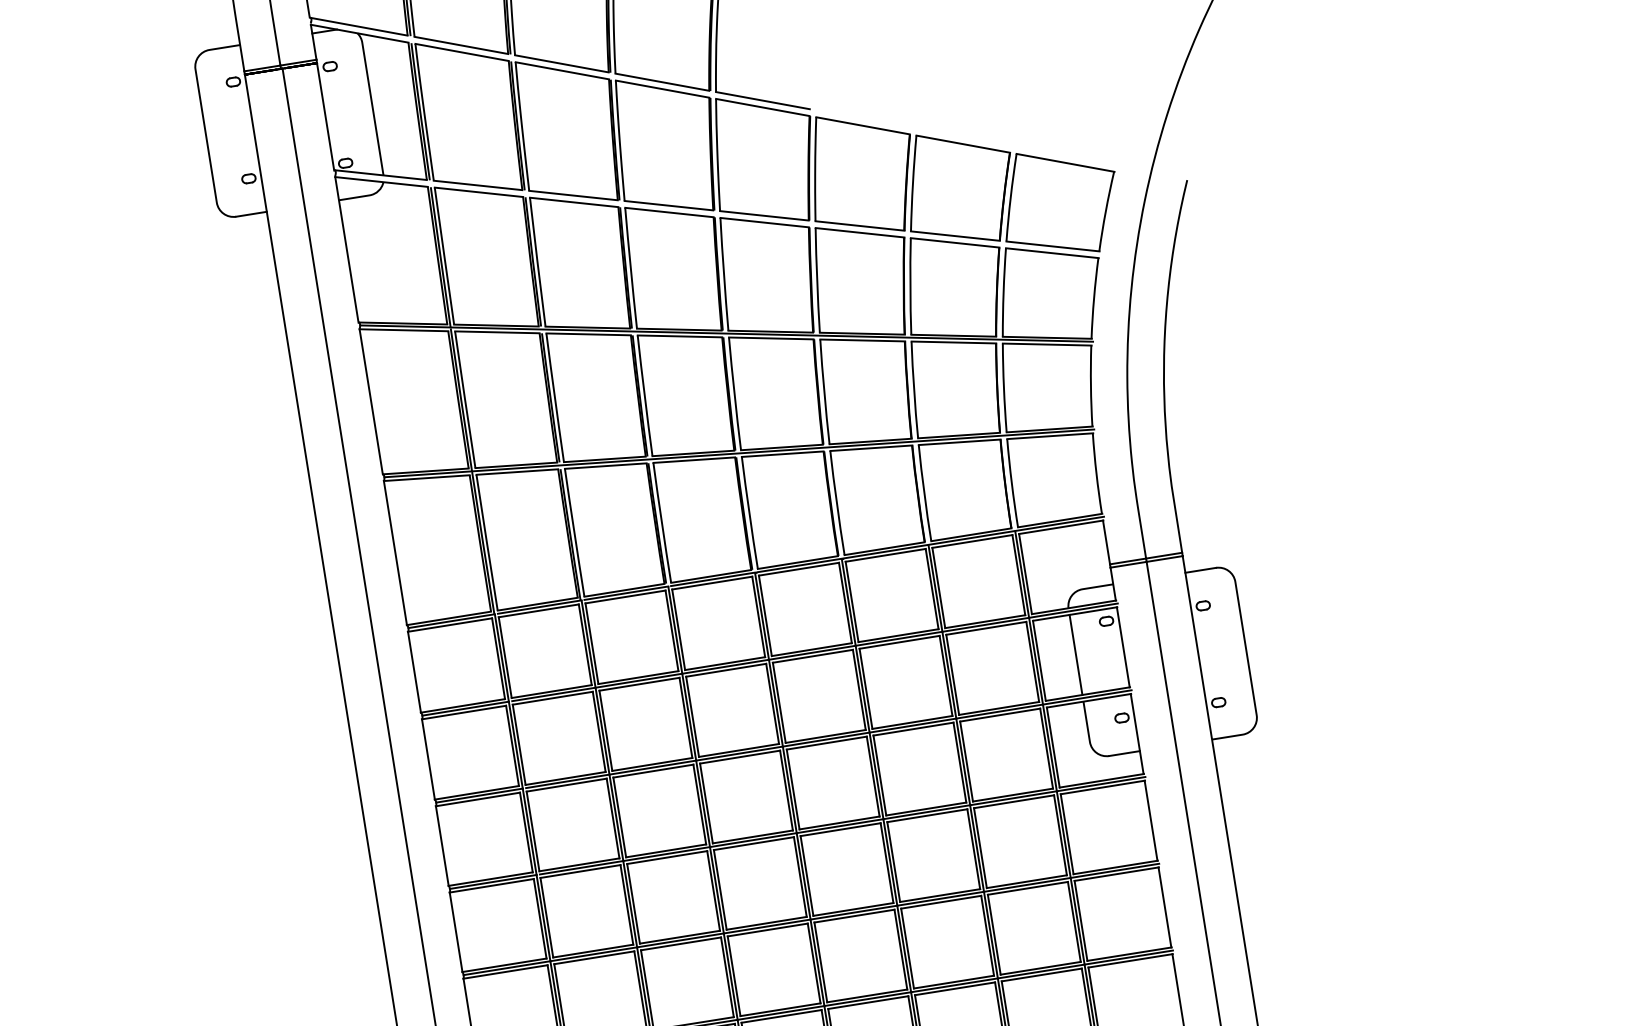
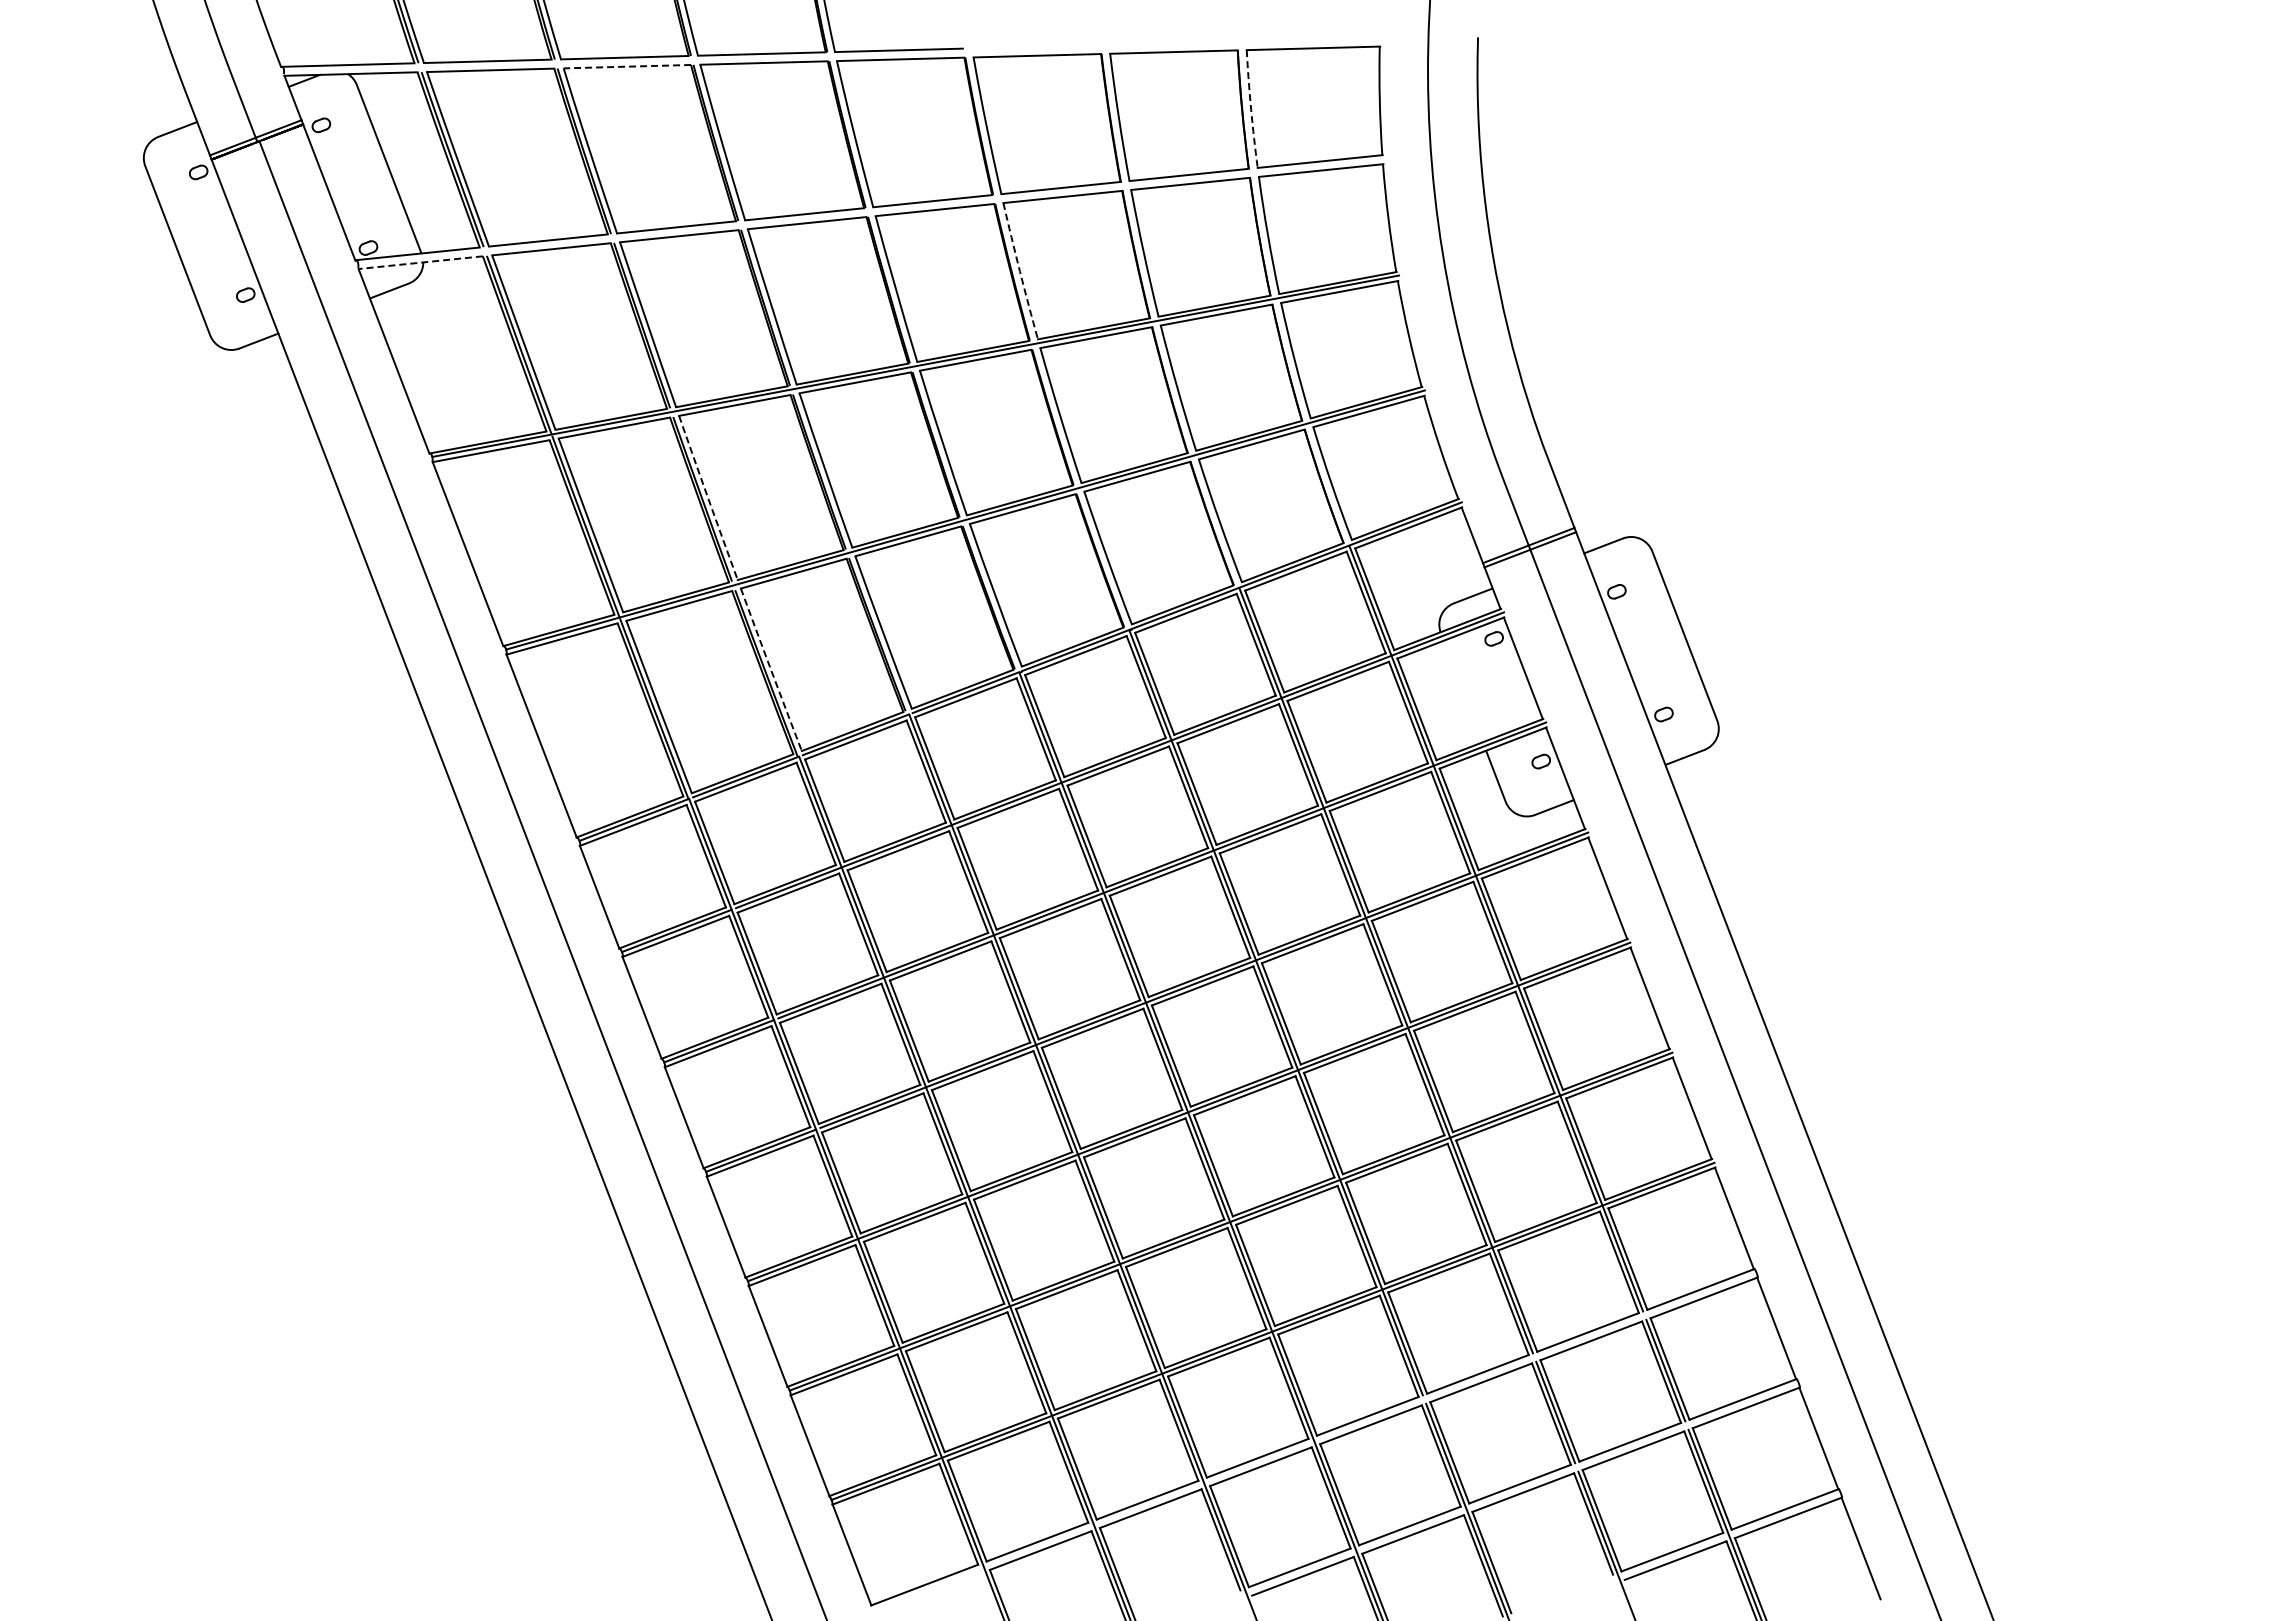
line: (562, 70) -> (627, 66), solid -> dashed
line: (381, 181) -> (420, 262), solid -> dashed
arc: (1010, 197) -> (1251, 109), solid -> dashed
arc: (816, 280) -> (1019, 271), solid -> dashed
arc: (555, 398) -> (708, 498), solid -> dashed
arc: (574, 532) -> (771, 669), solid -> dashed
line: (1075, 654) -> (1462, 691), removed

